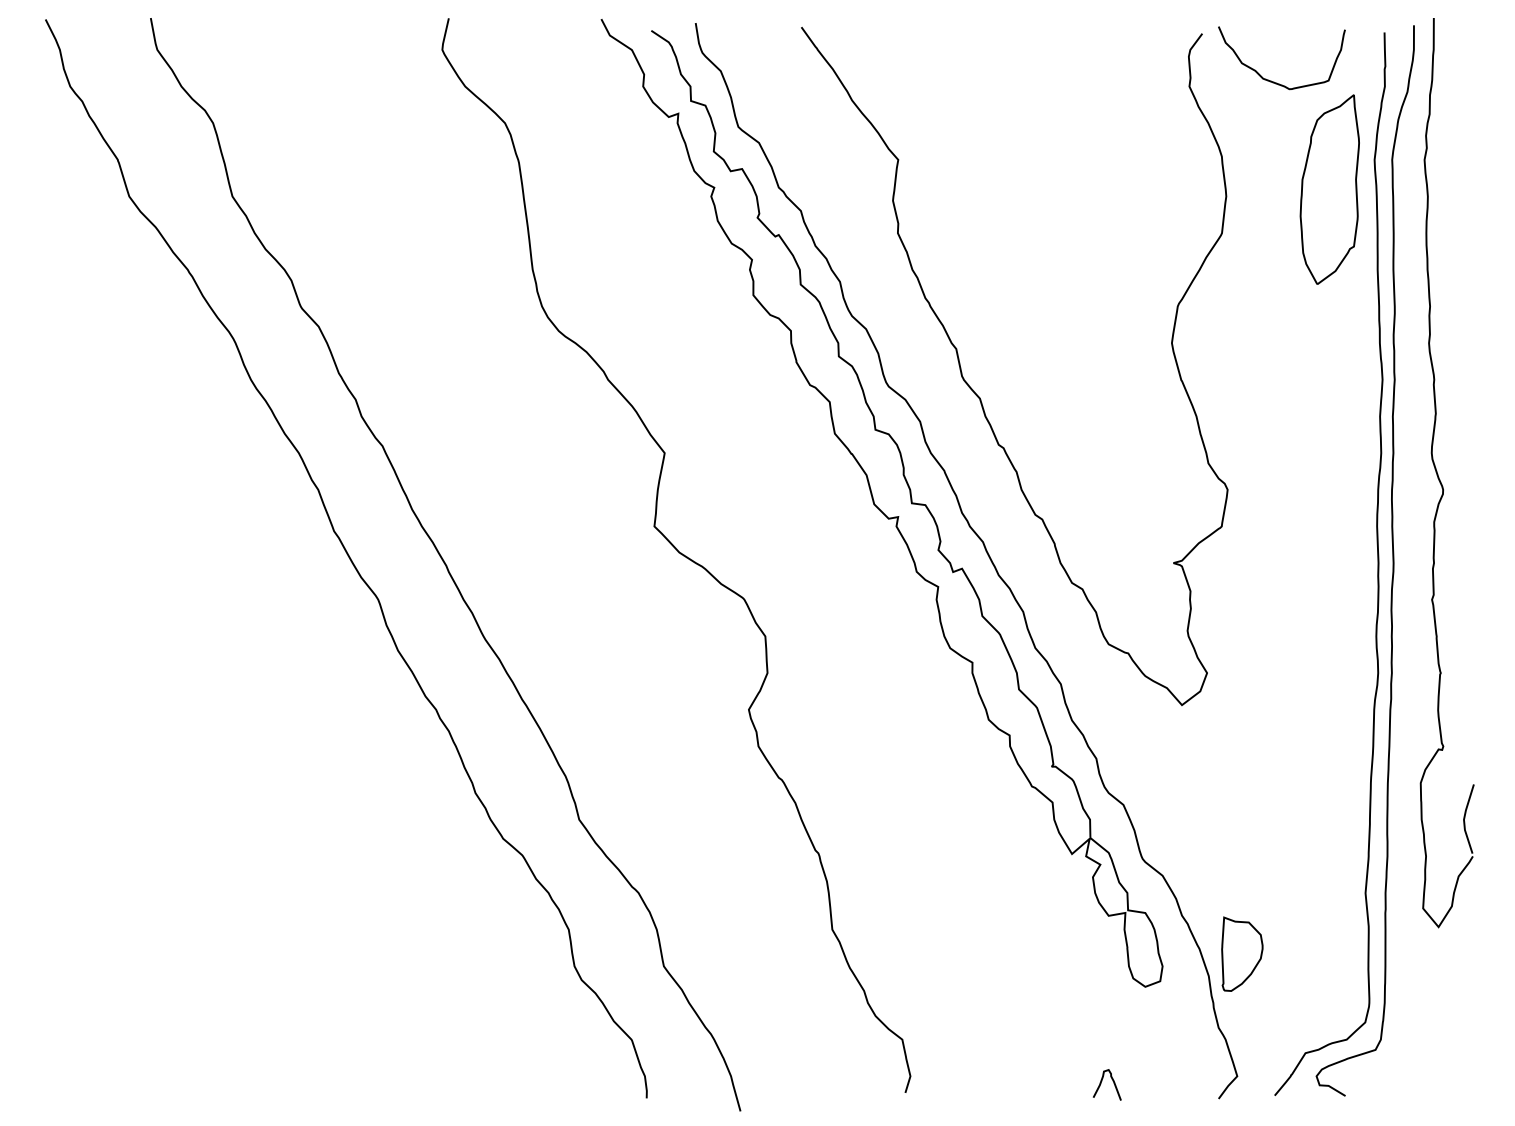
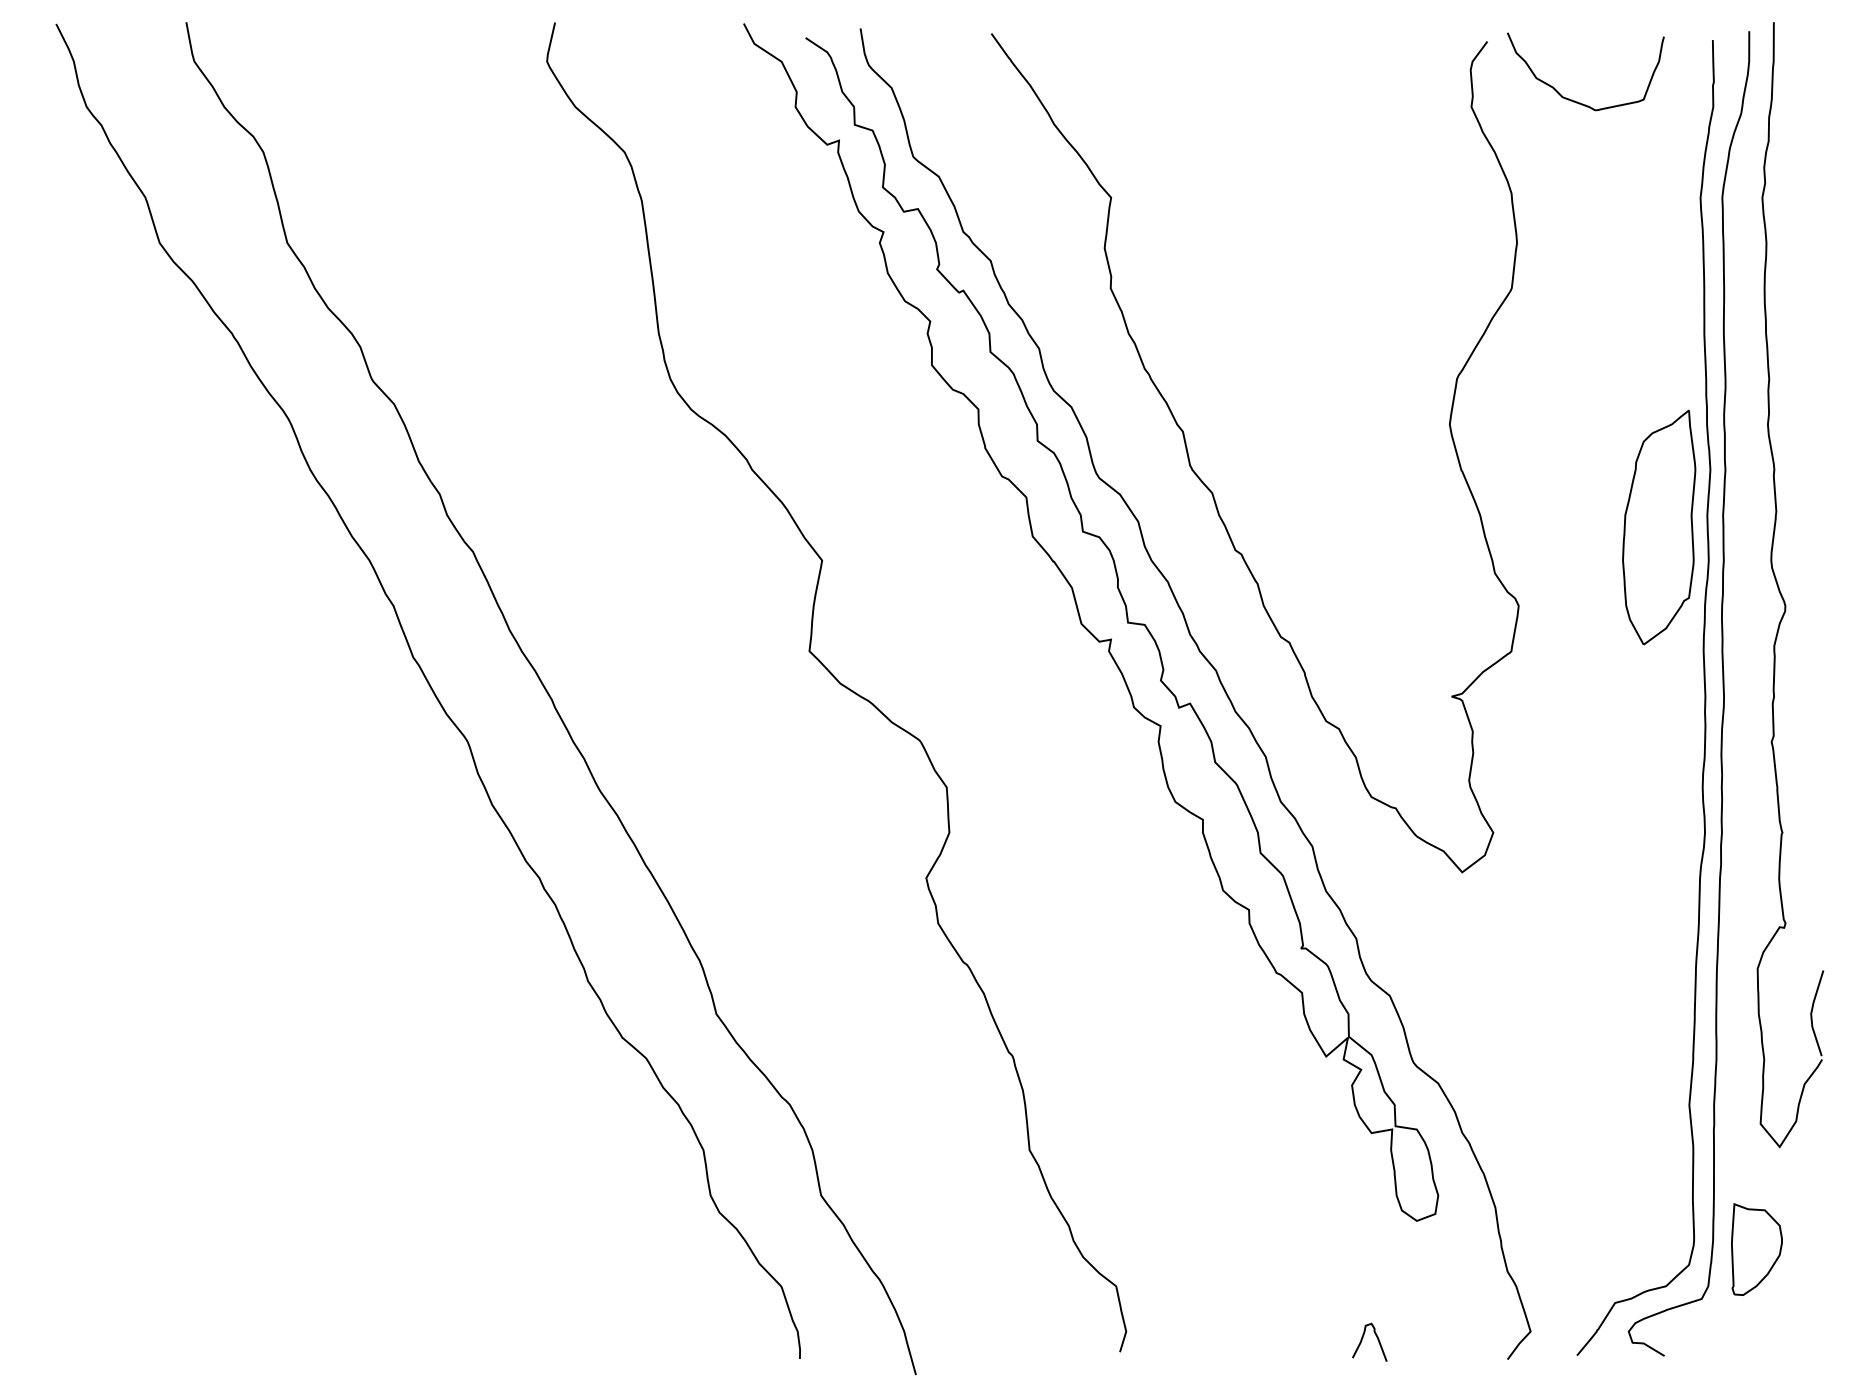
part: (1330, 189) -> (1659, 527), moved
part: (1242, 954) -> (1756, 1249), moved

